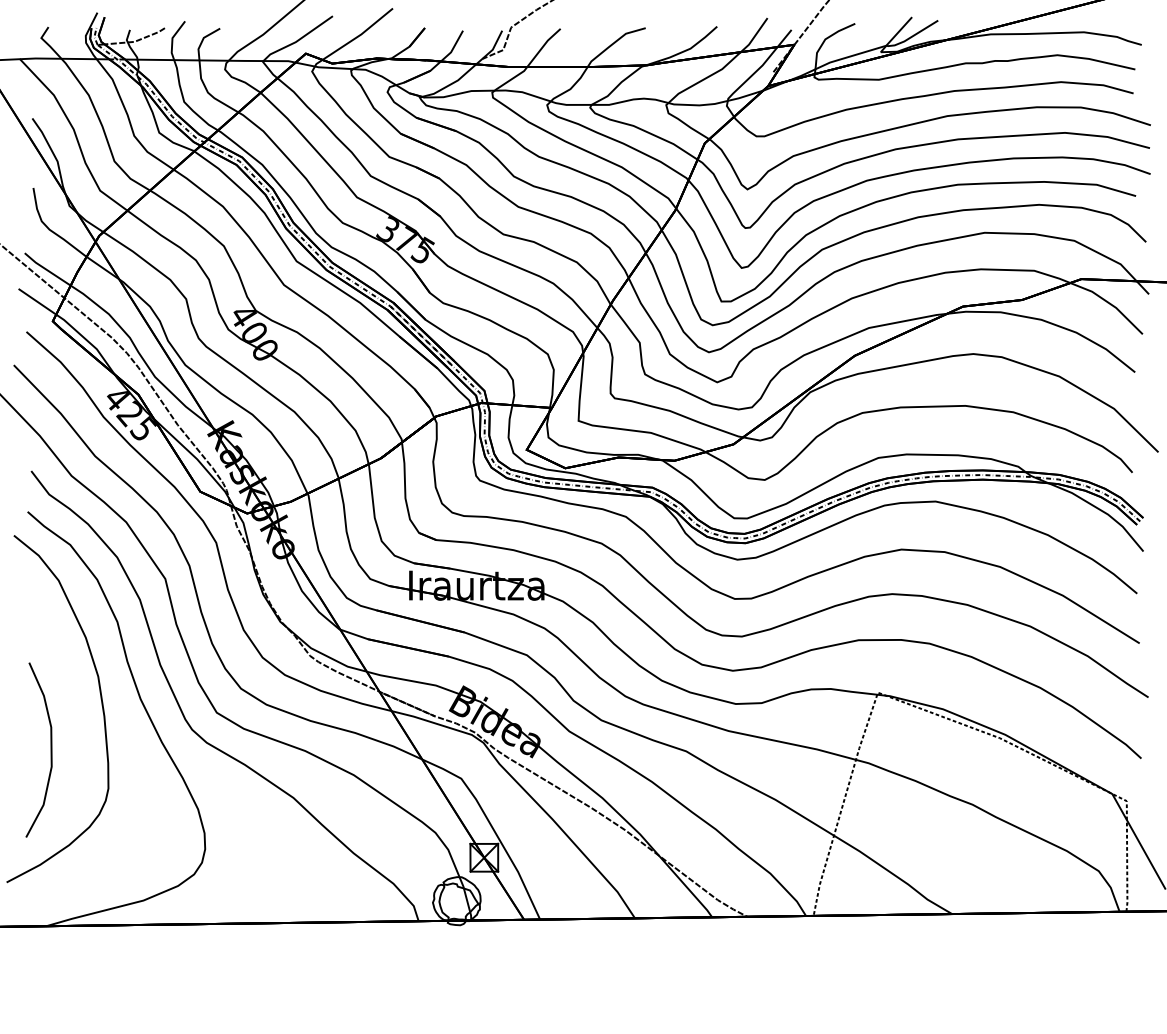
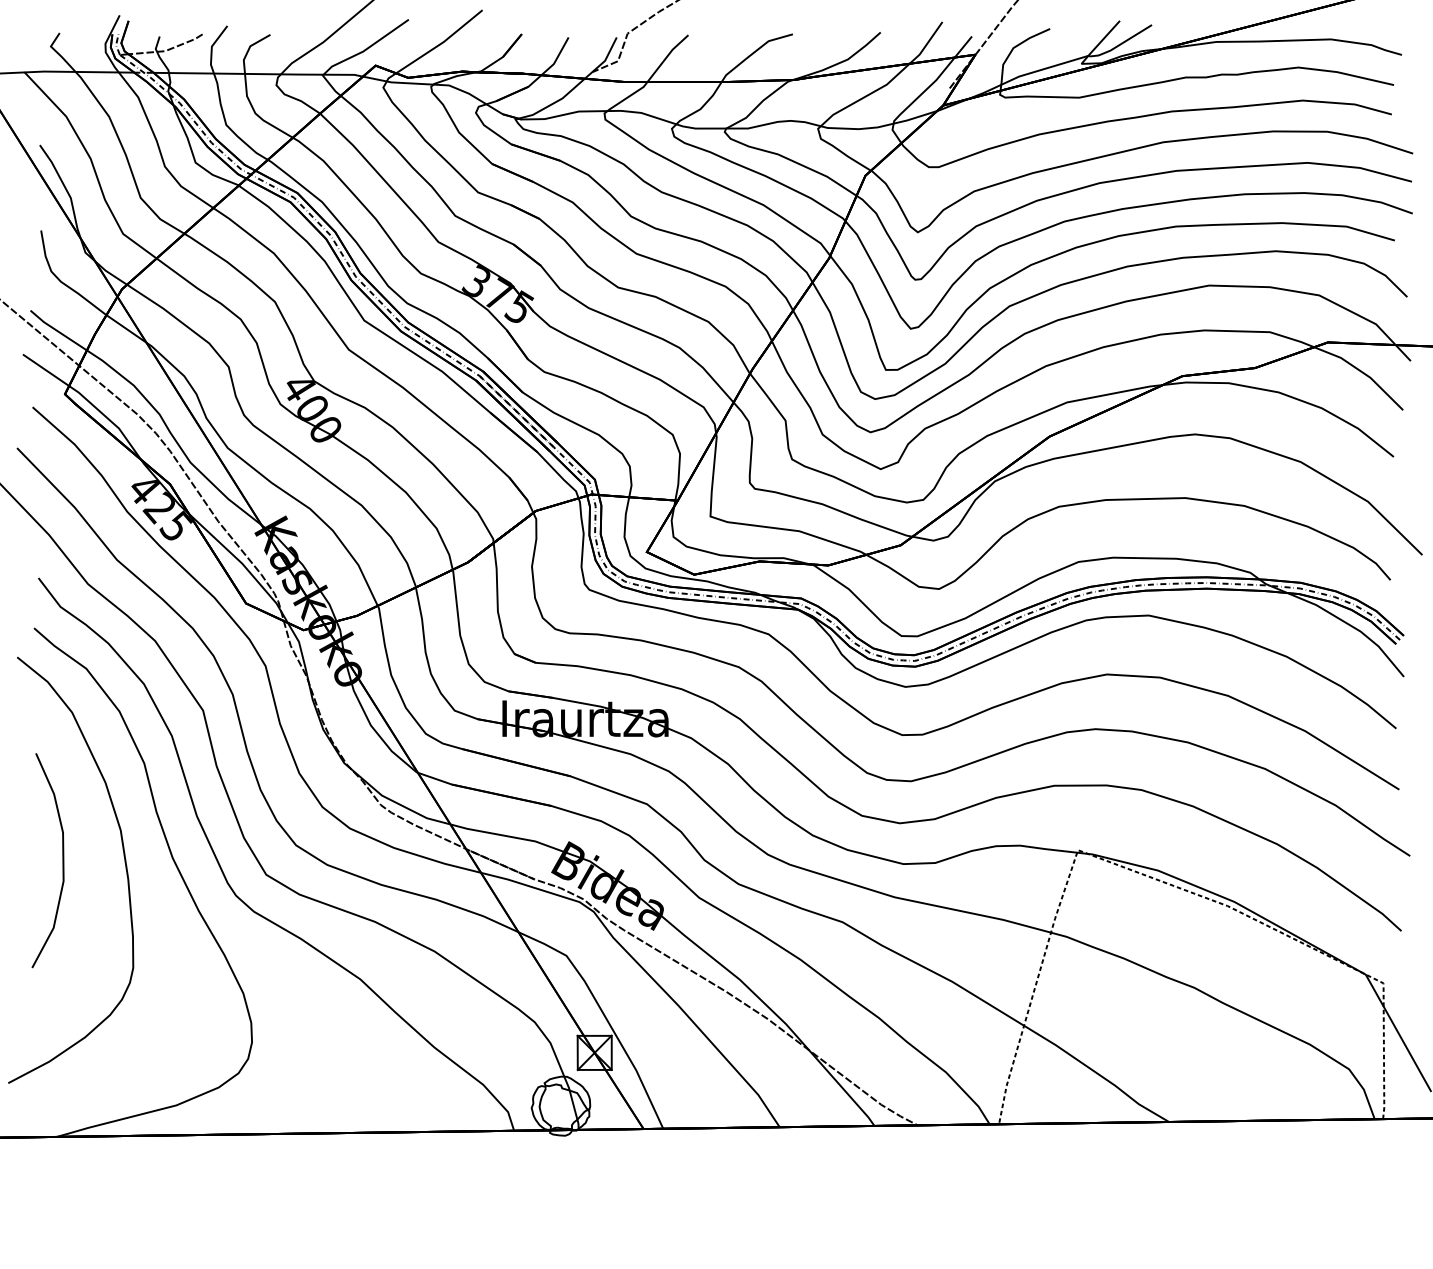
curve: (50, 749) -> (62, 860), moved

